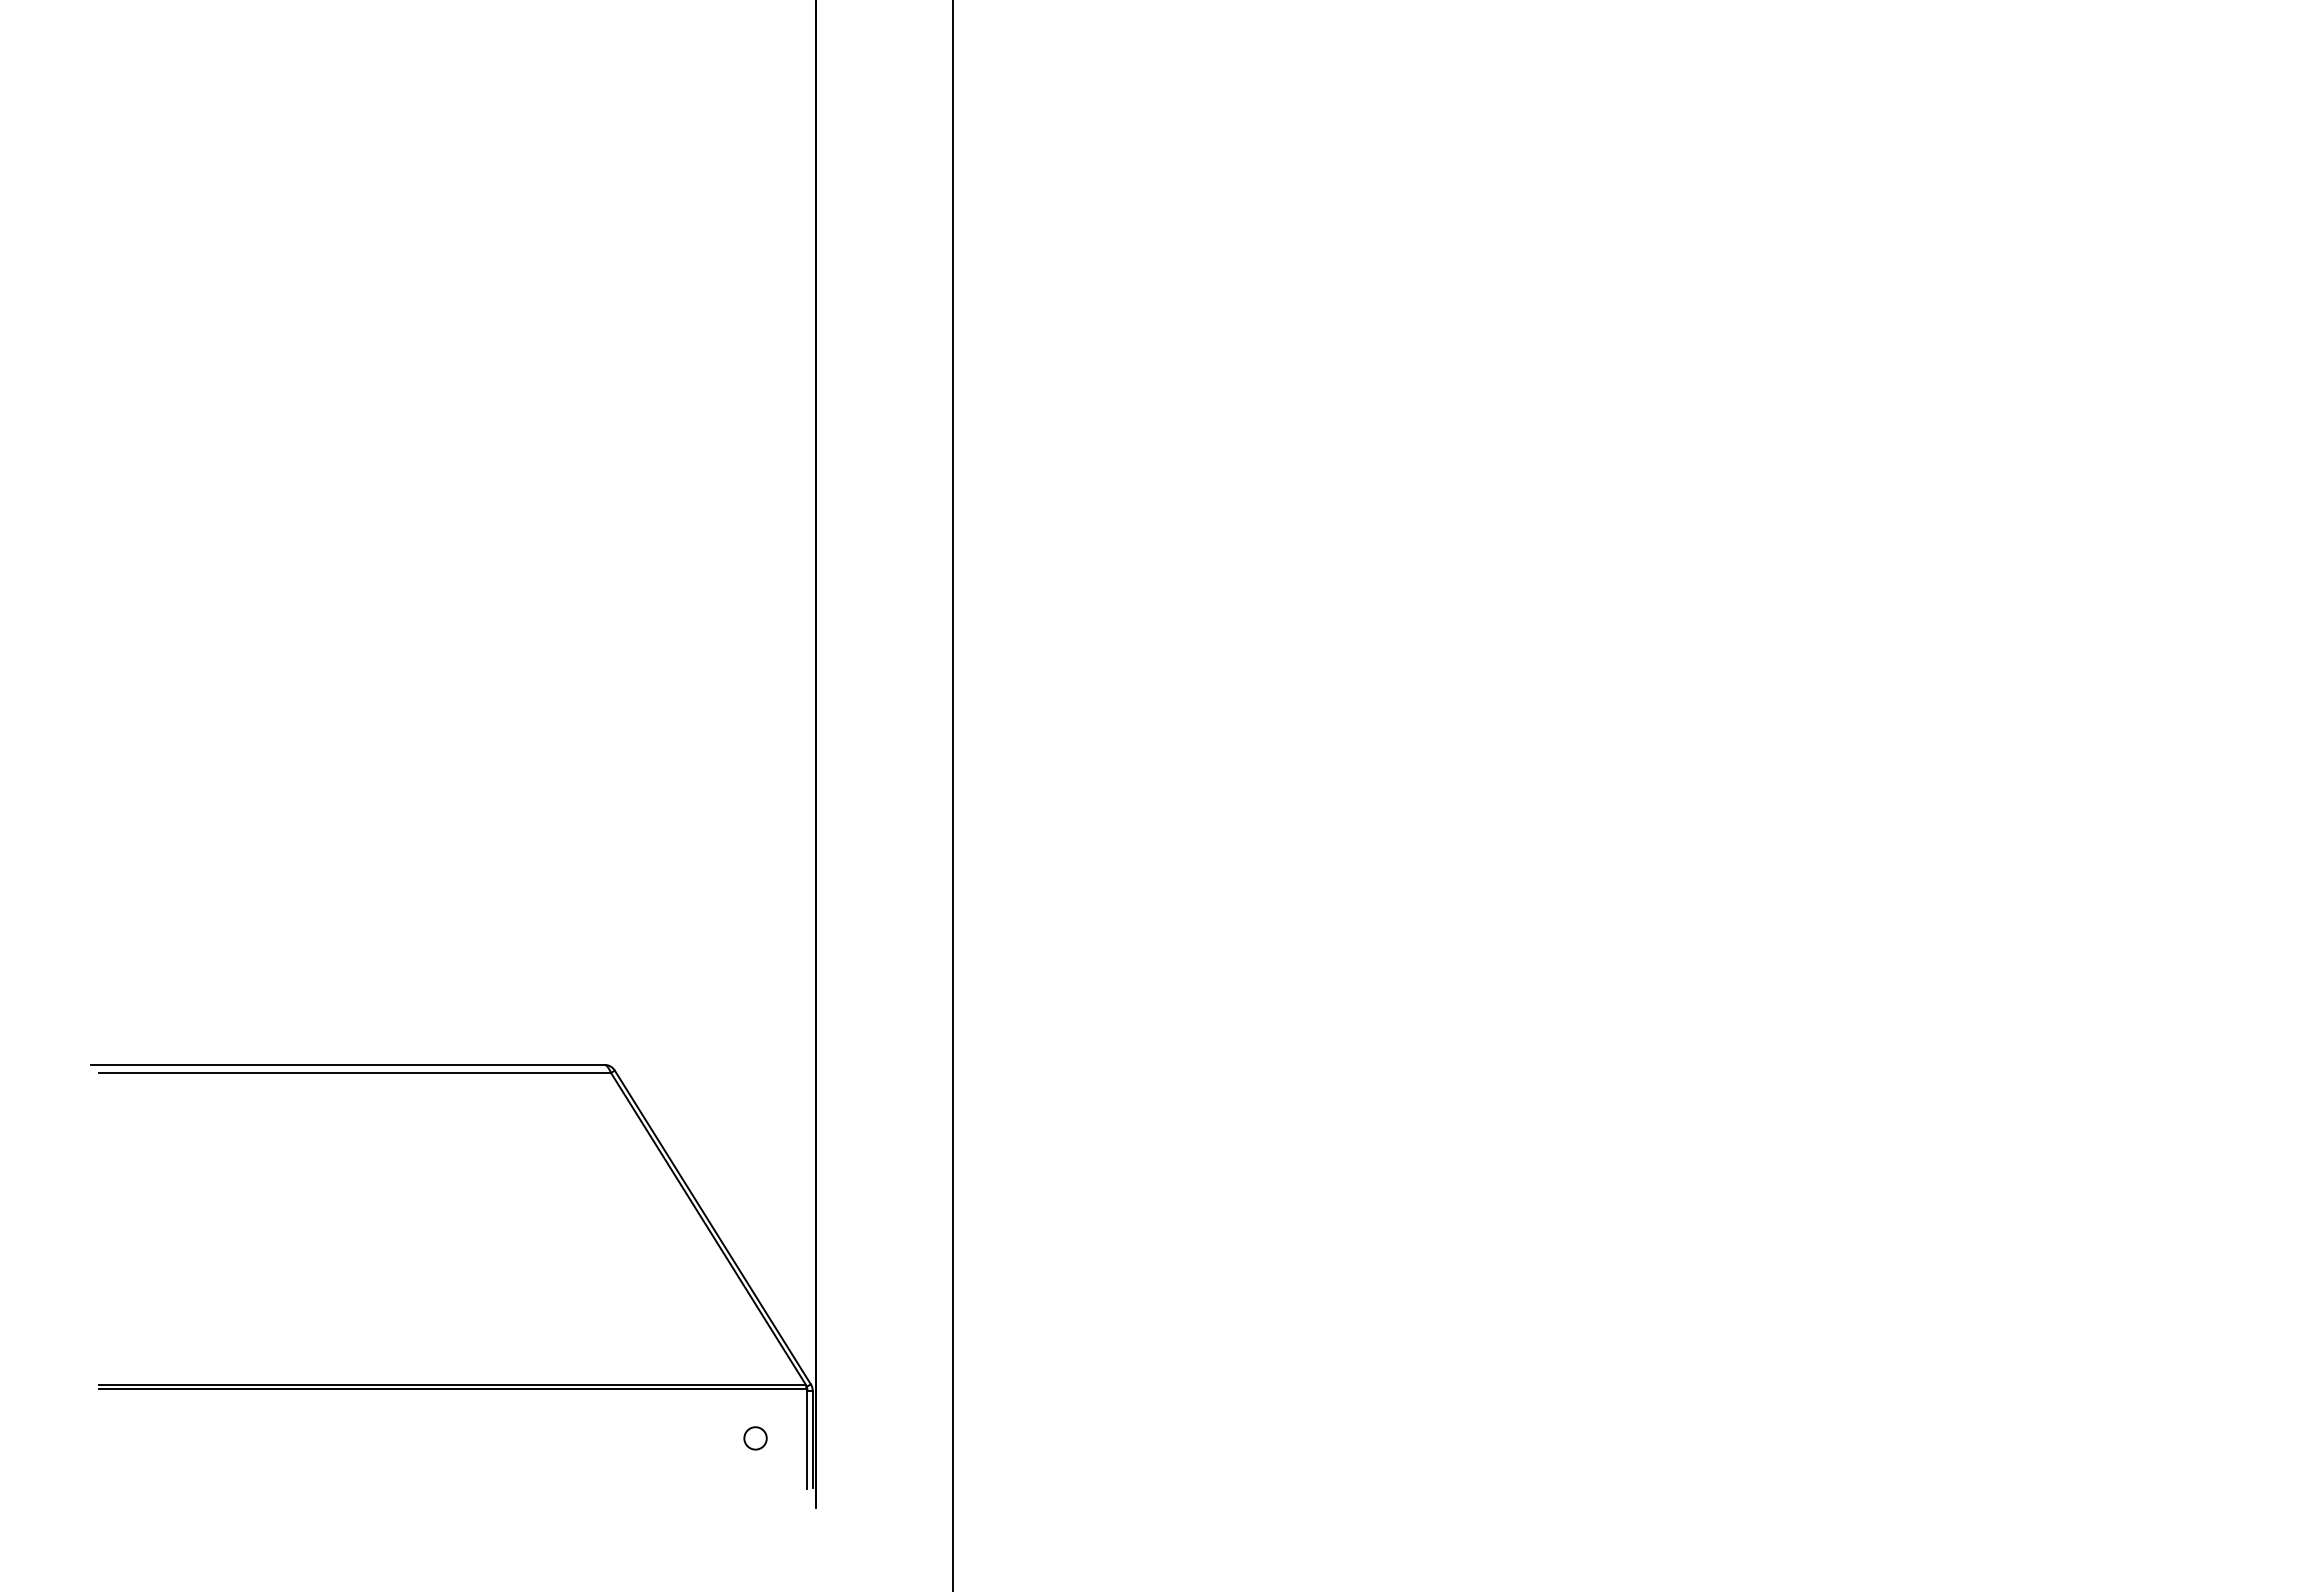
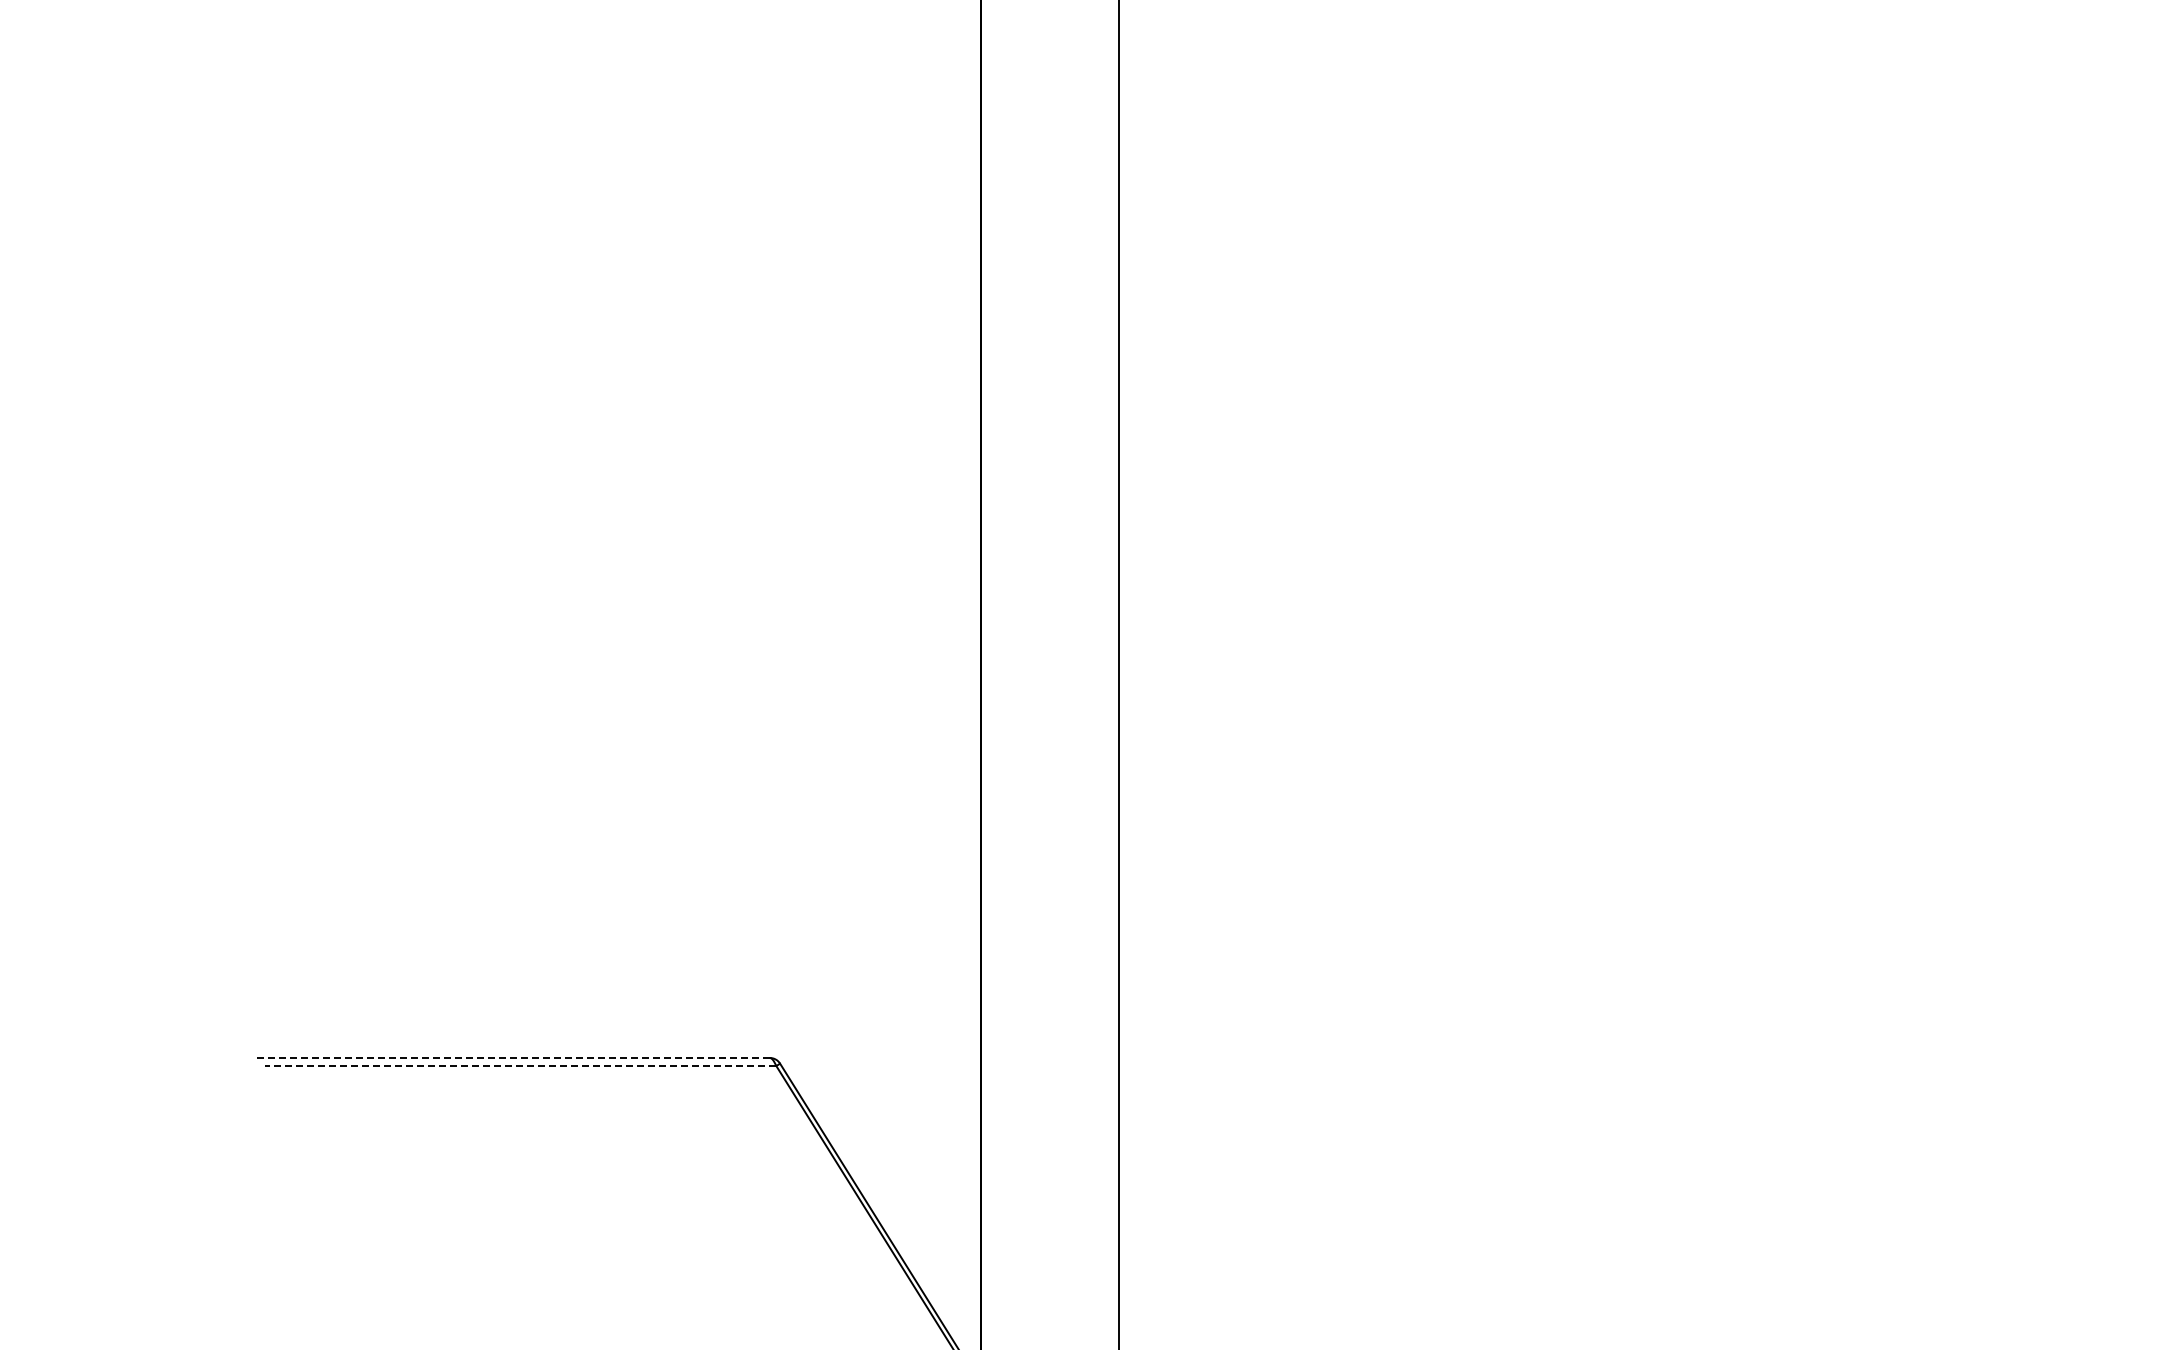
line: (347, 1064) -> (512, 1057), solid -> dashed
line: (355, 1072) -> (520, 1065), solid -> dashed

